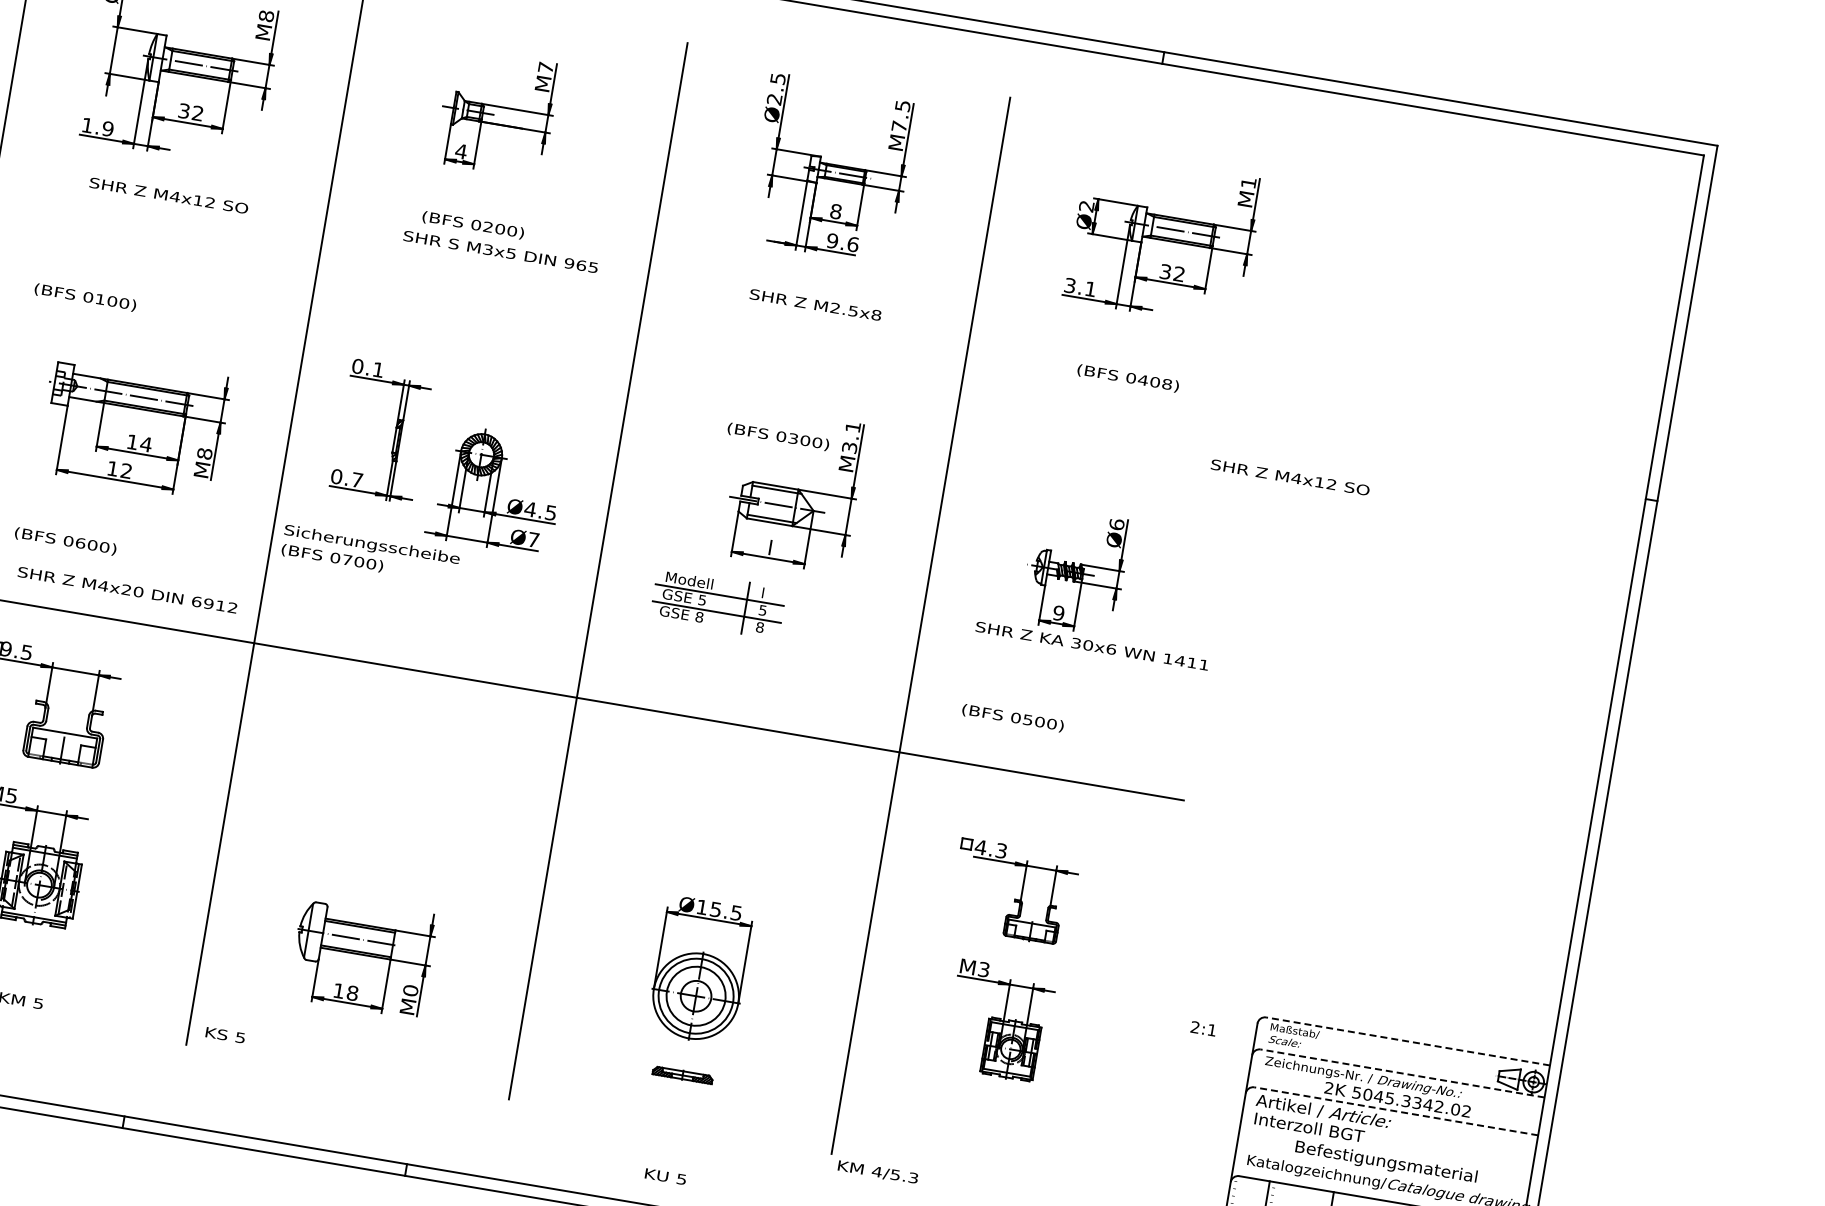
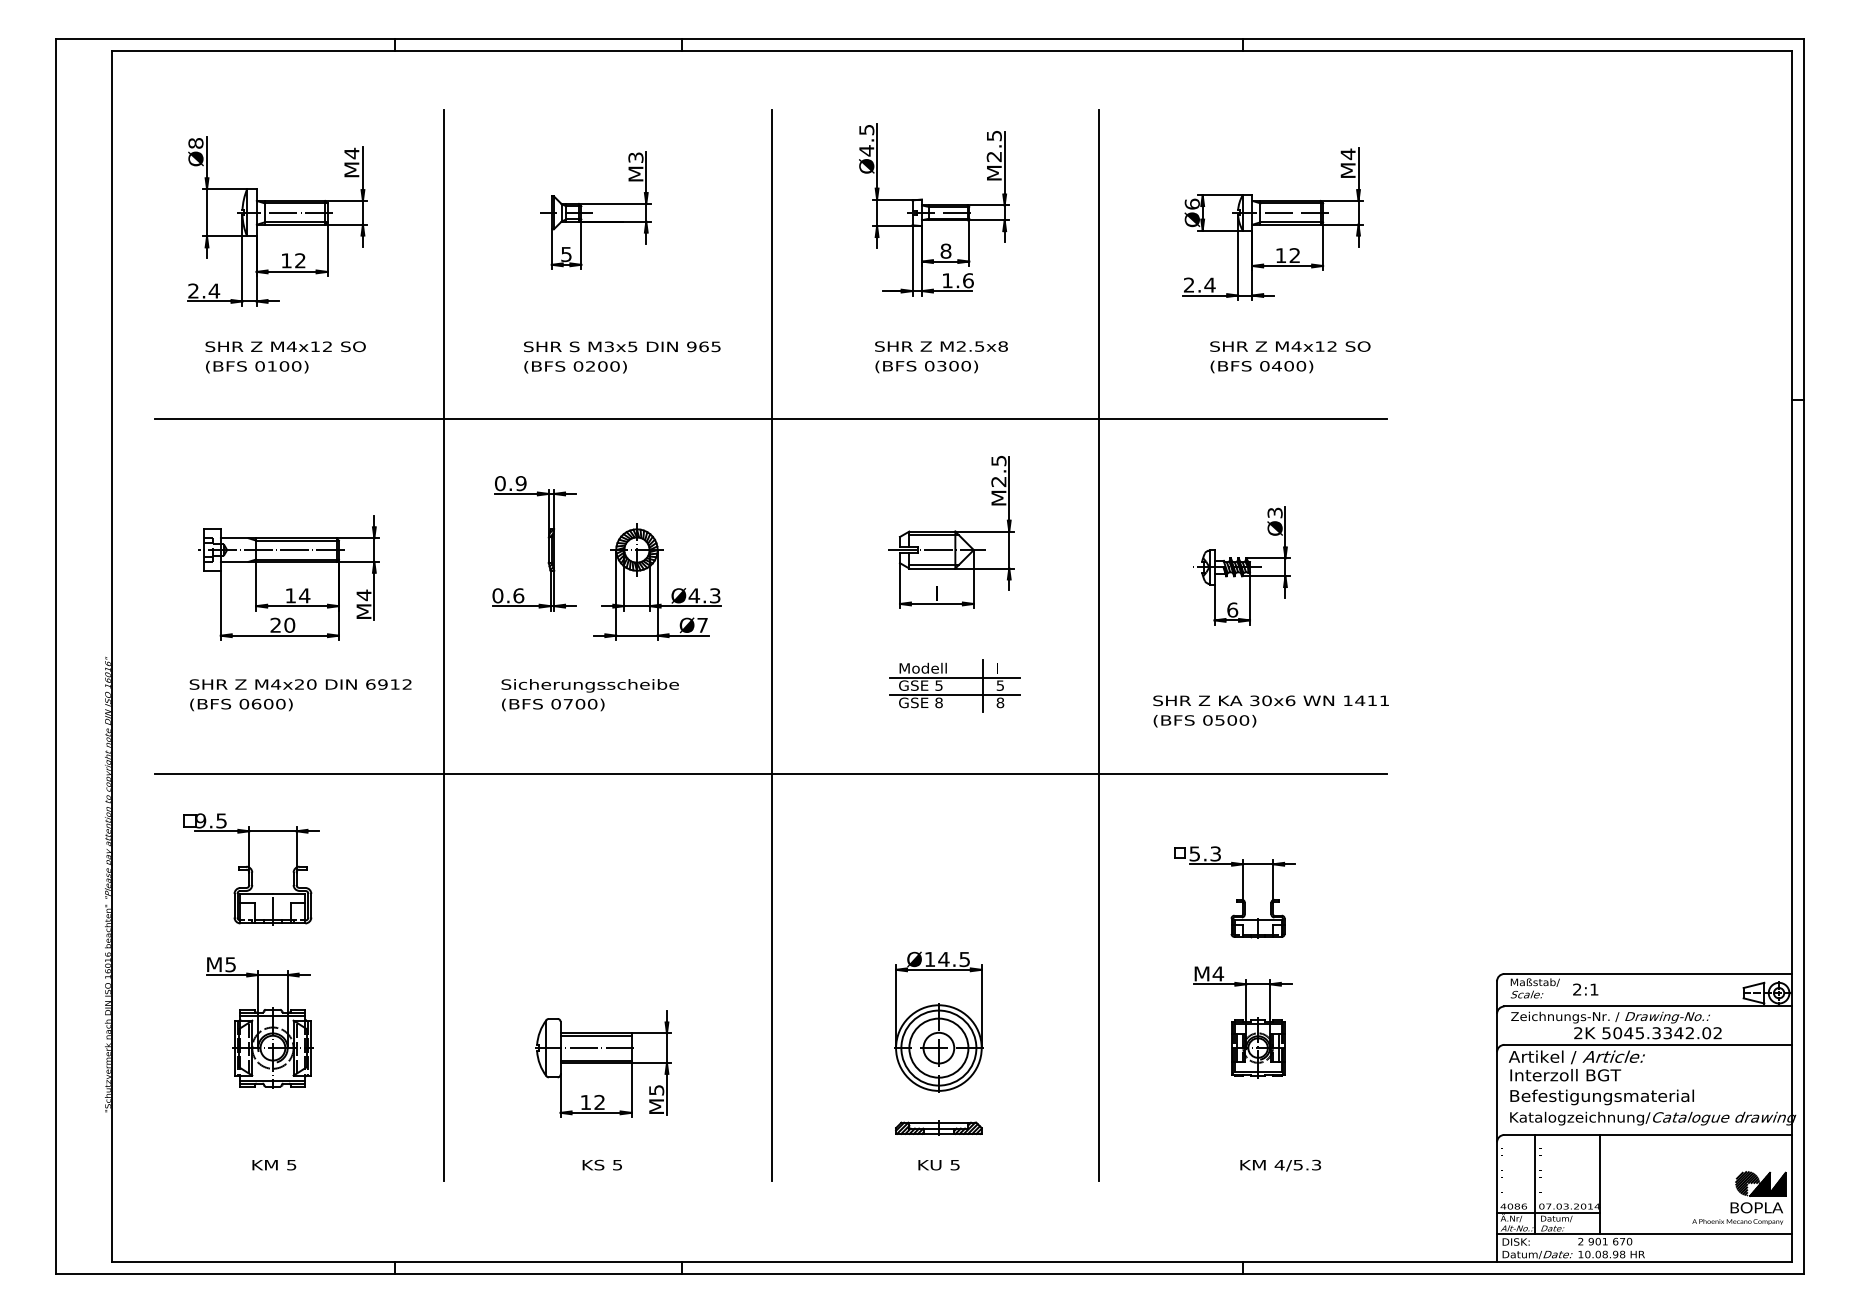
text: (266, 16) -> (351, 153), M8 -> M4
text: (545, 67) -> (635, 157), M7 -> M3
text: (774, 99) -> (866, 150), Ø2.5 -> Ø4.5
text: (184, 110) -> (286, 260), 32 -> 12
text: (98, 126) -> (204, 290), 1.9 -> 2.4
text: (898, 126) -> (993, 156), M7.5 -> M2.5
text: (461, 151) -> (566, 254), 4 -> 5
text: (1248, 183) -> (1347, 154), M1 -> M4
text: (1086, 205) -> (1191, 203), Ø2 -> Ø6
text: (473, 225) -> (575, 367), moved
text: (832, 240) -> (947, 280), 9.6 -> 1.6
text: (1165, 271) -> (1280, 255), 32 -> 12
text: (1080, 286) -> (1199, 284), 3.1 -> 2.4
text: (85, 297) -> (257, 366), moved
line: (635, 348) -> (771, 419), added
text: (377, 369) -> (520, 483), 0.1 -> 0.9
text: (1167, 384) -> (1301, 366), 0408) -> 0400)
text: (778, 436) -> (926, 366), moved
text: (851, 436) -> (998, 470), M3.1 -> M2.5
text: (204, 453) -> (363, 595), M8 -> M4
text: (119, 469) -> (282, 624), 12 -> 20
text: (1290, 477) -> (1290, 346), moved
text: (357, 479) -> (518, 595), 0.7 -> 0.6
text: (551, 512) -> (715, 595), Ø4.5 -> Ø4.3
text: (1116, 524) -> (1274, 512), Ø6 -> Ø3
text: (369, 554) -> (589, 695), moved
text: (127, 590) -> (300, 684), moved
part: (718, 595) -> (954, 678), moved
text: (1058, 612) -> (1232, 609), 9 -> 6
text: (1091, 645) -> (1270, 700), moved
text: (980, 846) -> (1194, 853), 4.3 -> 5.3
text: (715, 909) -> (943, 959), Ø15.5 -> Ø14.5
text: (984, 969) -> (1218, 973), M3 -> M4
text: (410, 989) -> (656, 1089), M0 -> M5
text: (352, 993) -> (599, 1102), 18 -> 12
text: (1203, 1028) -> (1585, 989), moved
text: (224, 1034) -> (601, 1164), moved
line: (1408, 1040) -> (1648, 973), dashed -> solid
line: (1402, 1073) -> (1648, 1006), dashed -> solid
part: (682, 1074) -> (938, 1127), size x1.43
line: (1396, 1110) -> (1648, 1044), dashed -> solid
text: (1385, 1162) -> (1601, 1097), moved
text: (877, 1172) -> (1280, 1165), moved
text: (665, 1176) -> (938, 1165), moved

